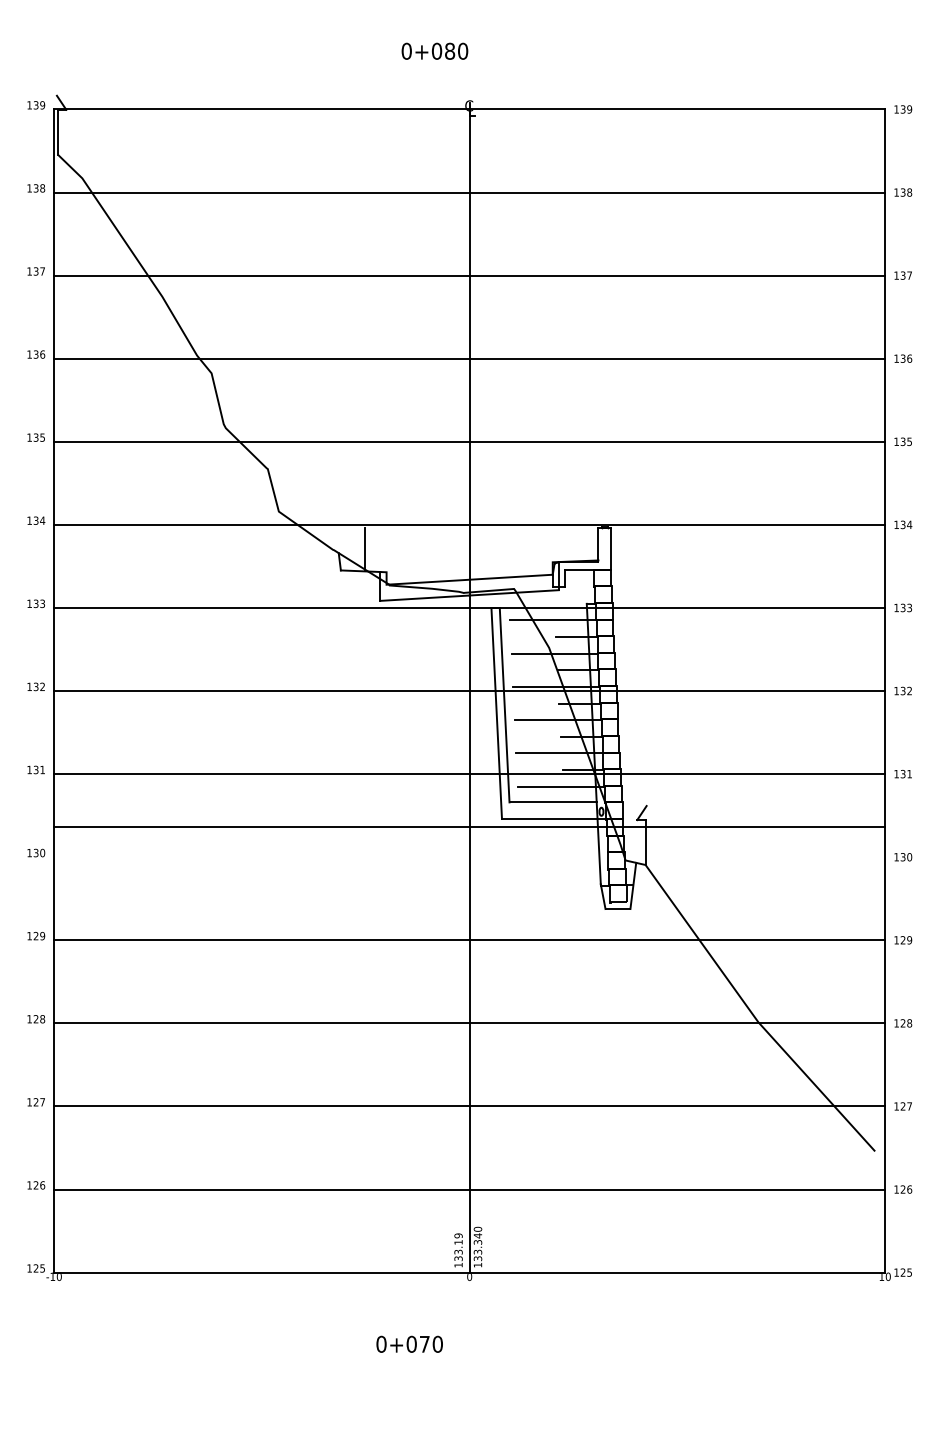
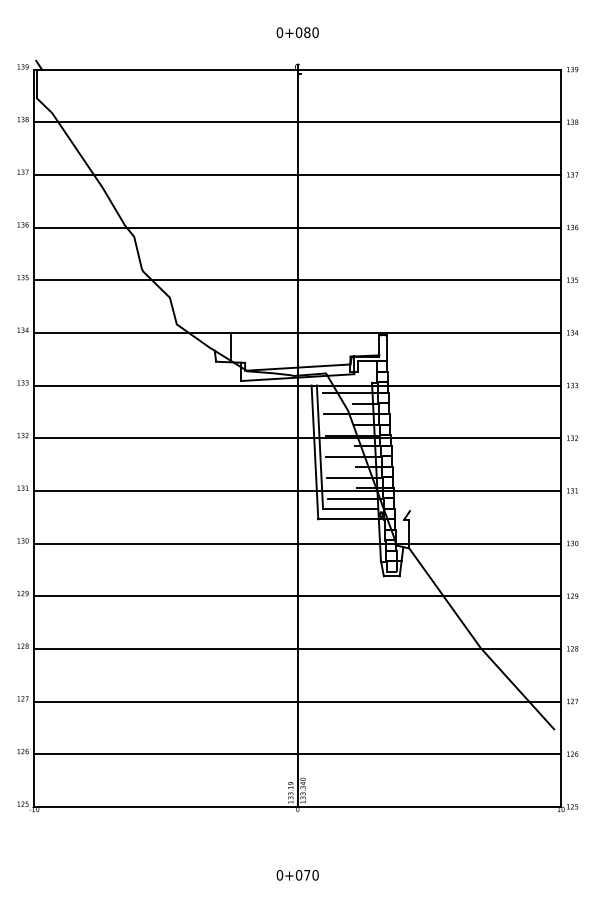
text: (434, 51) -> (297, 32), moved
line: (469, 827) -> (297, 543), moved
text: (409, 1344) -> (297, 875), moved

